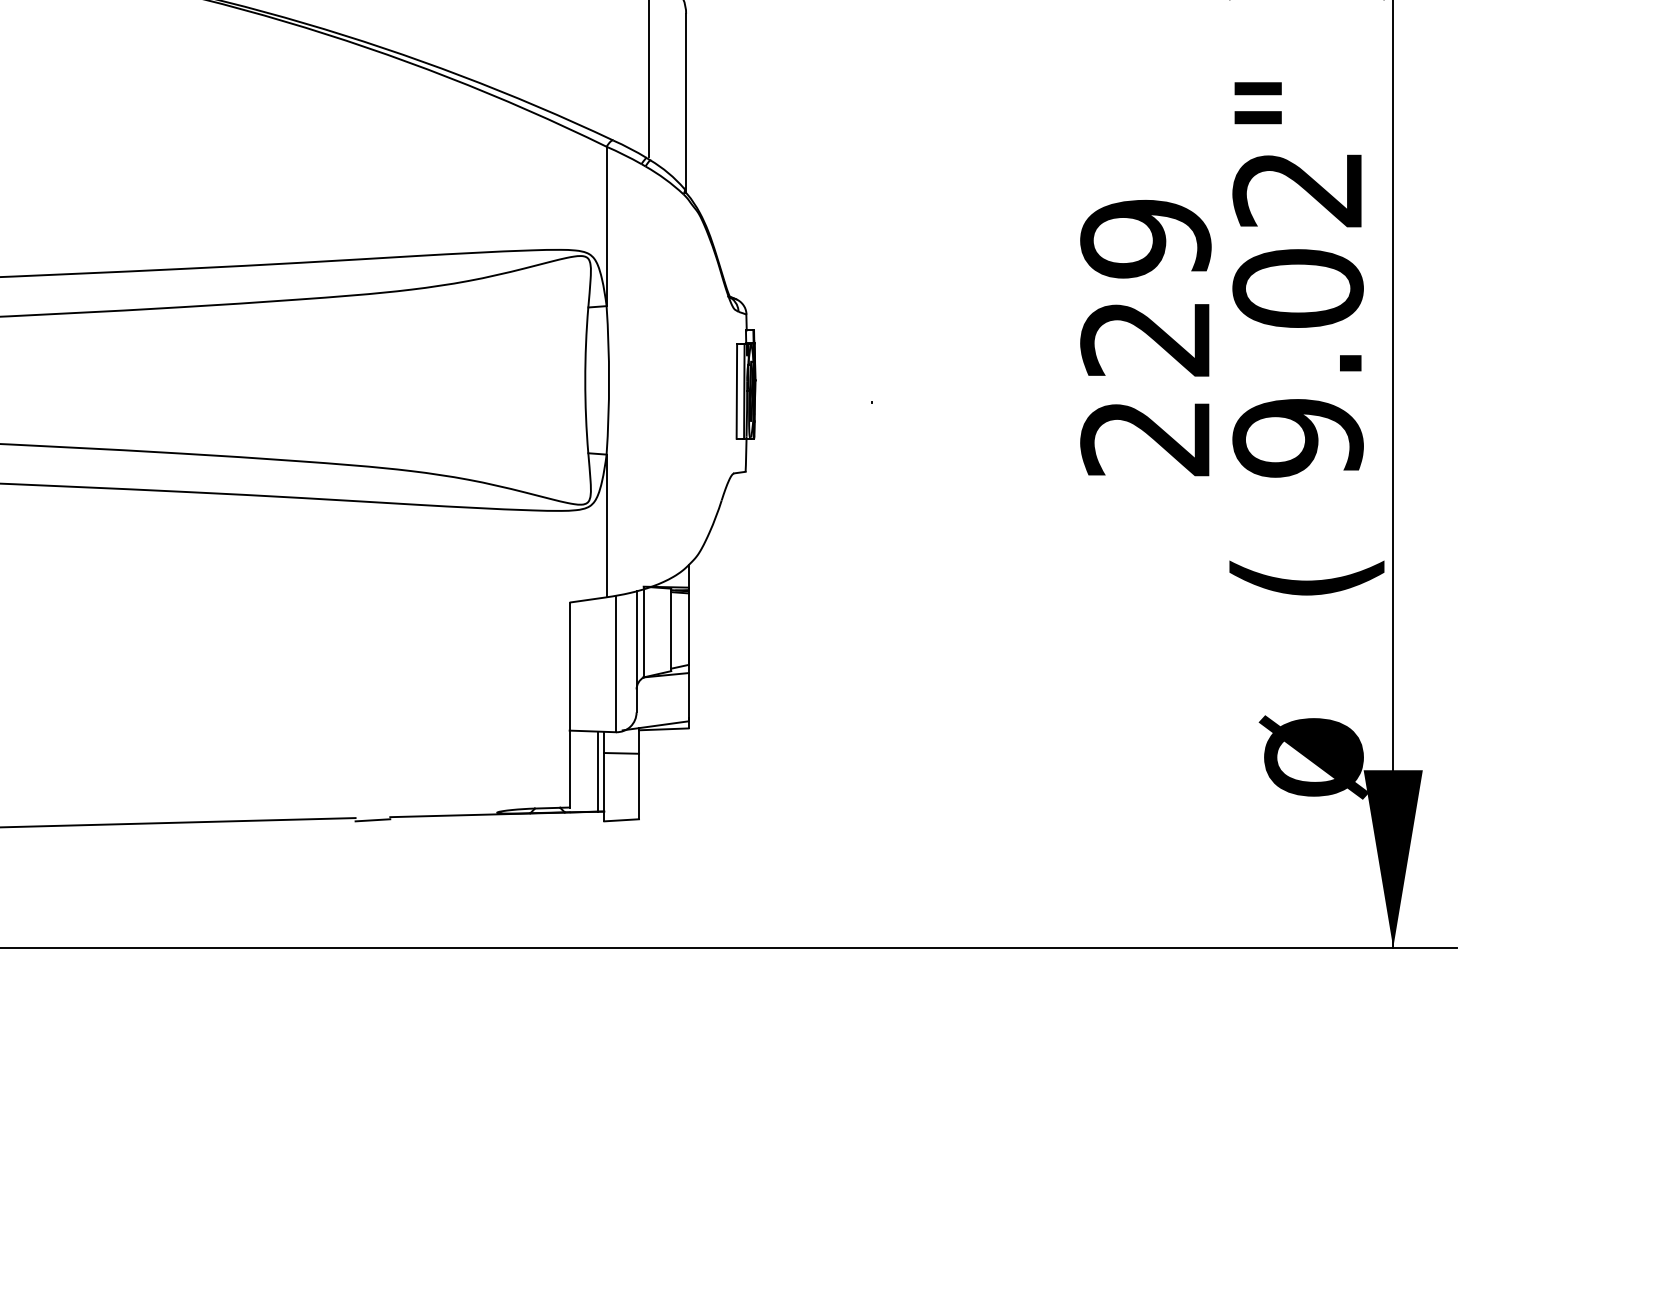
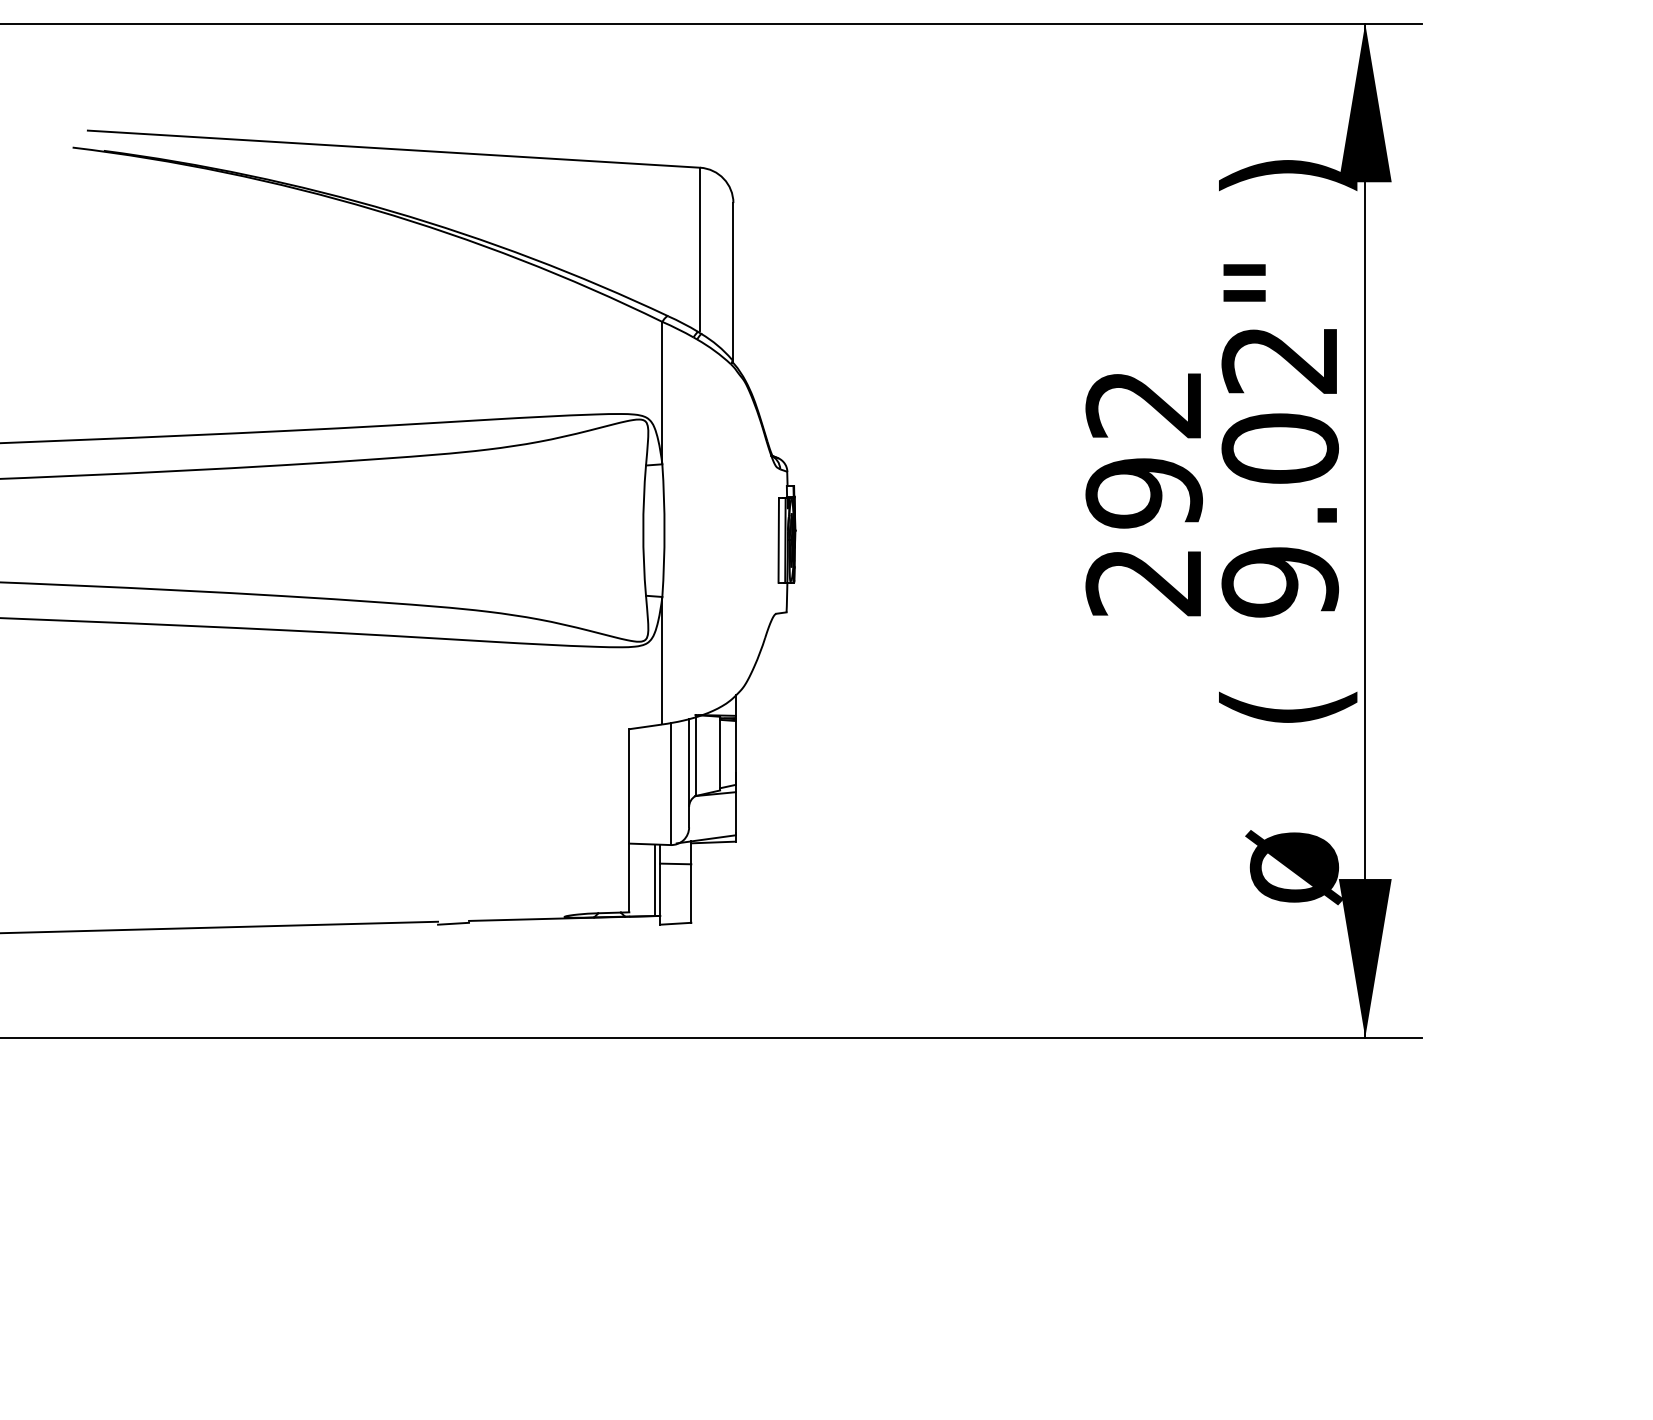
text: (1145, 288) -> (1143, 448), 229 -> 292

